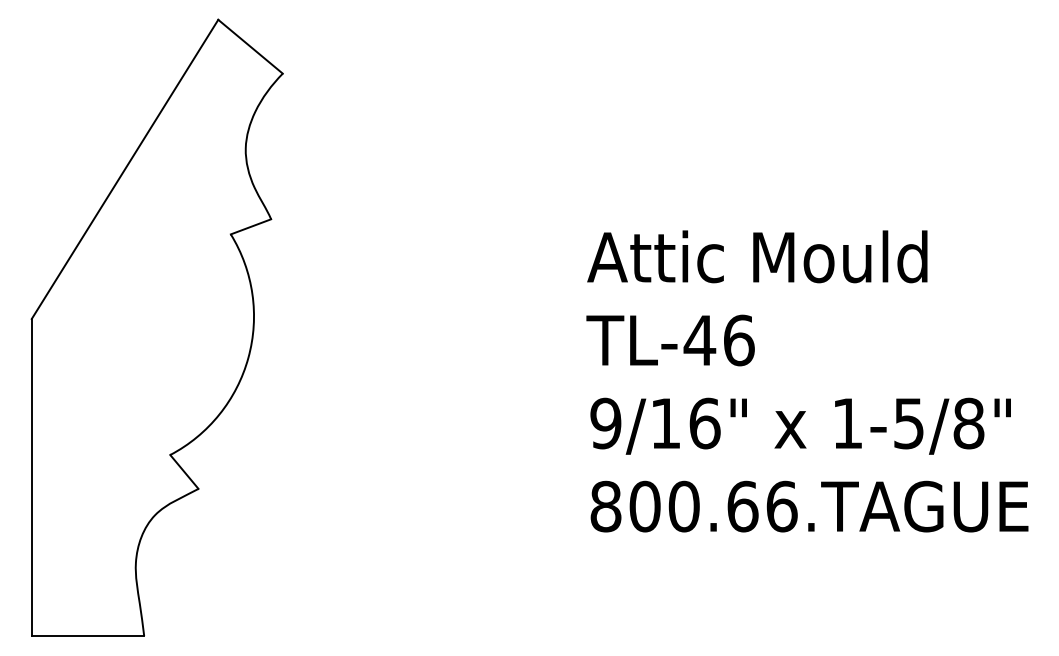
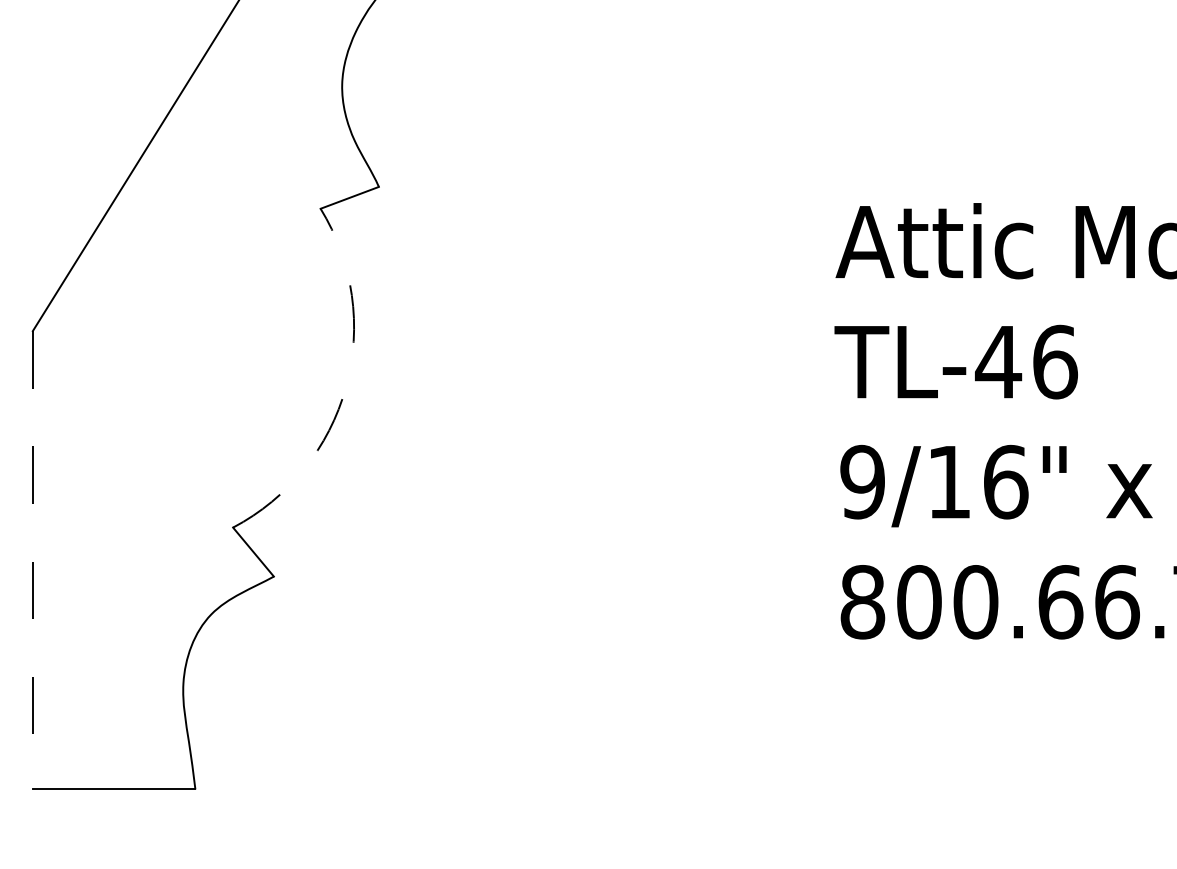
arc: (248, 357) -> (346, 386), solid -> dashed
line: (31, 477) -> (32, 560), solid -> dashed

